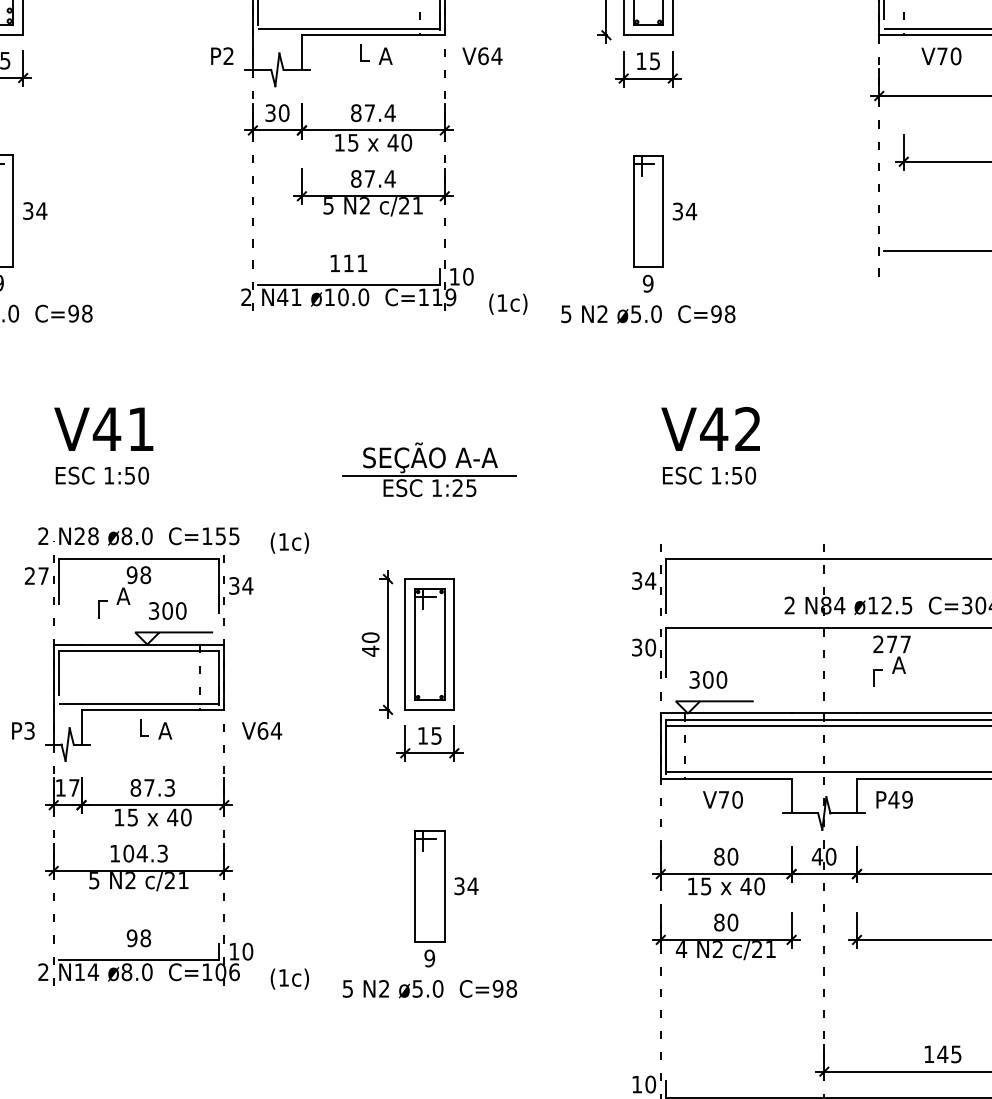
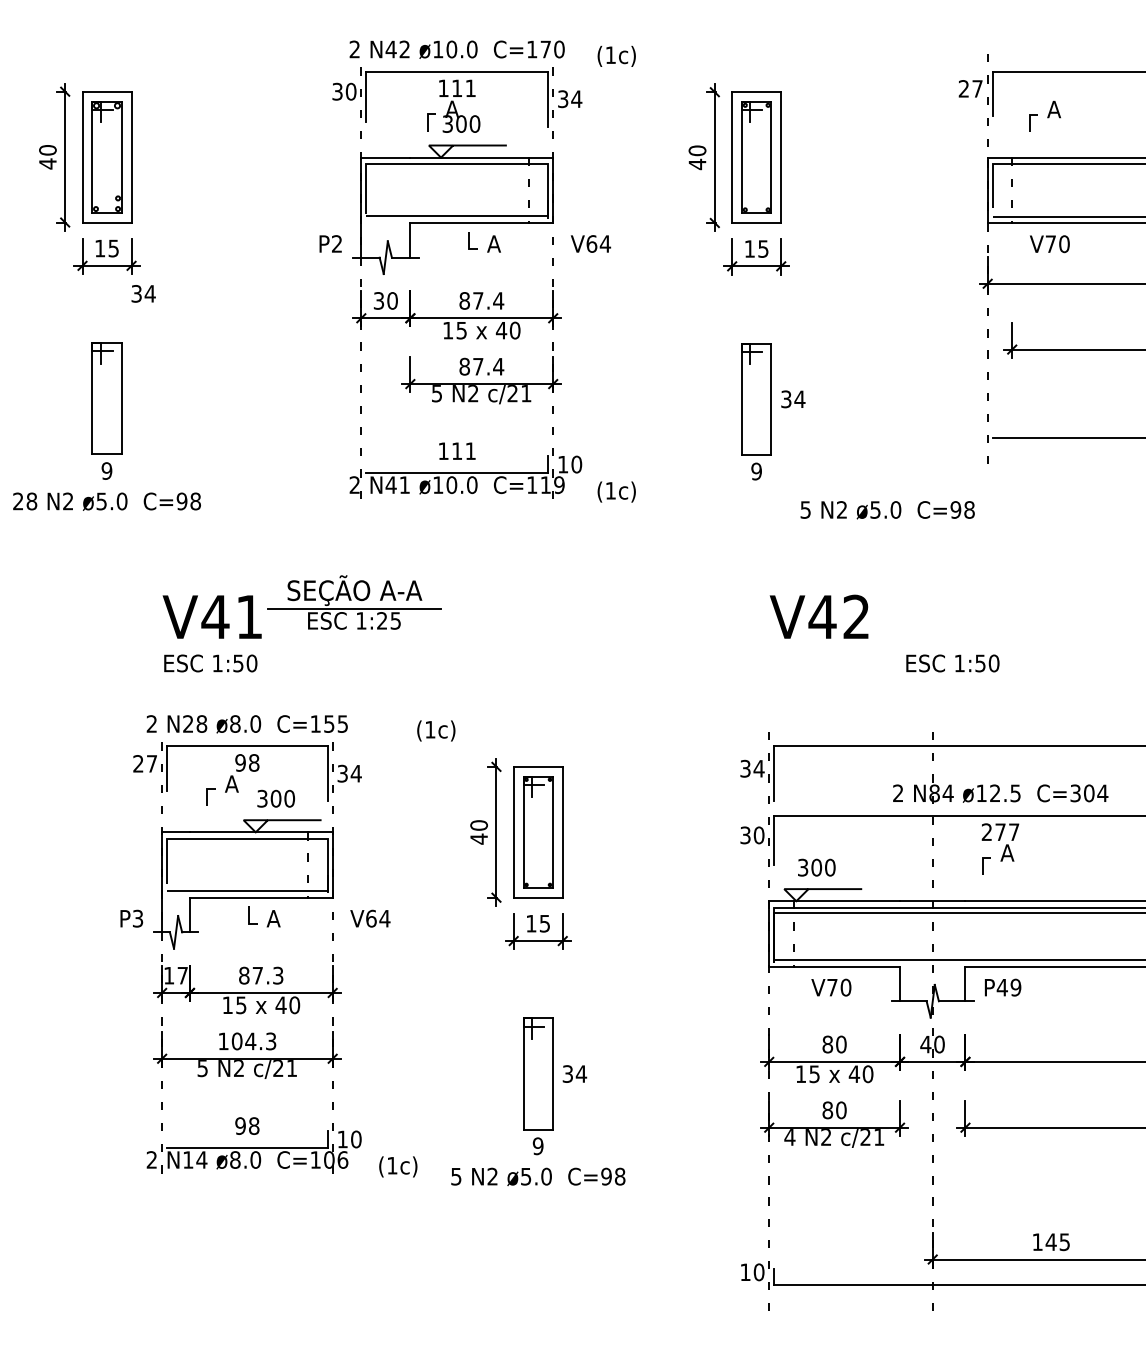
text: (35, 210) -> (143, 293), moved
text: (648, 314) -> (887, 510), moved
part: (430, 469) -> (354, 602), moved
text: (709, 475) -> (952, 663), moved
text: (290, 542) -> (436, 730), moved

